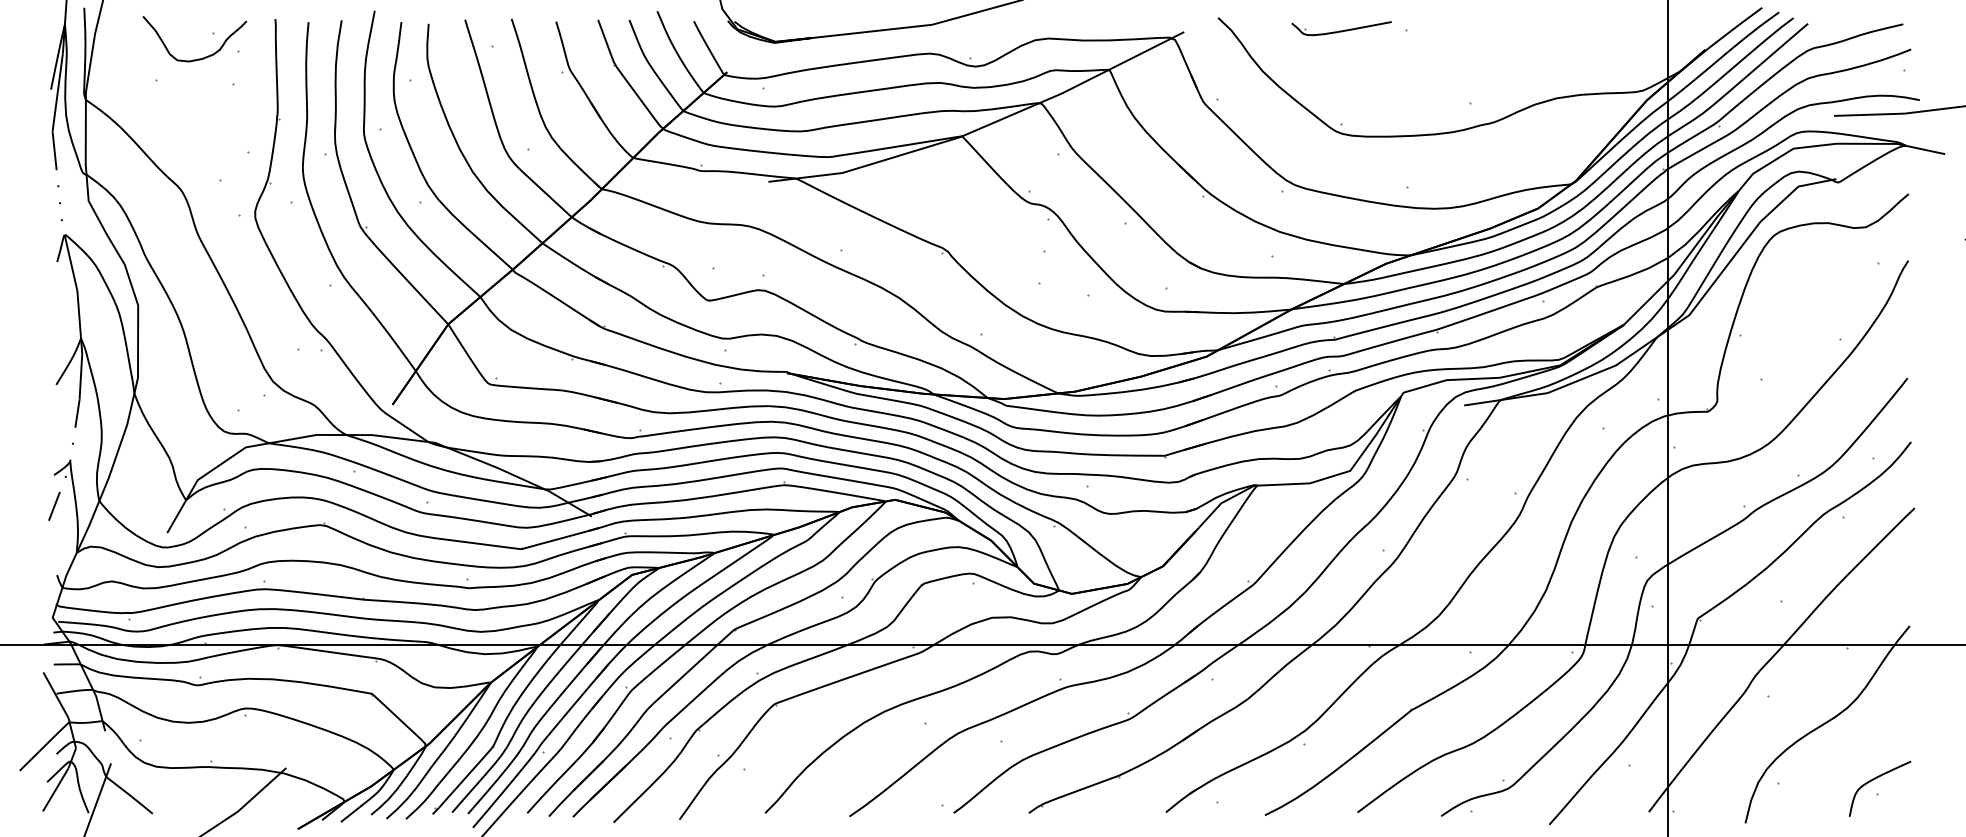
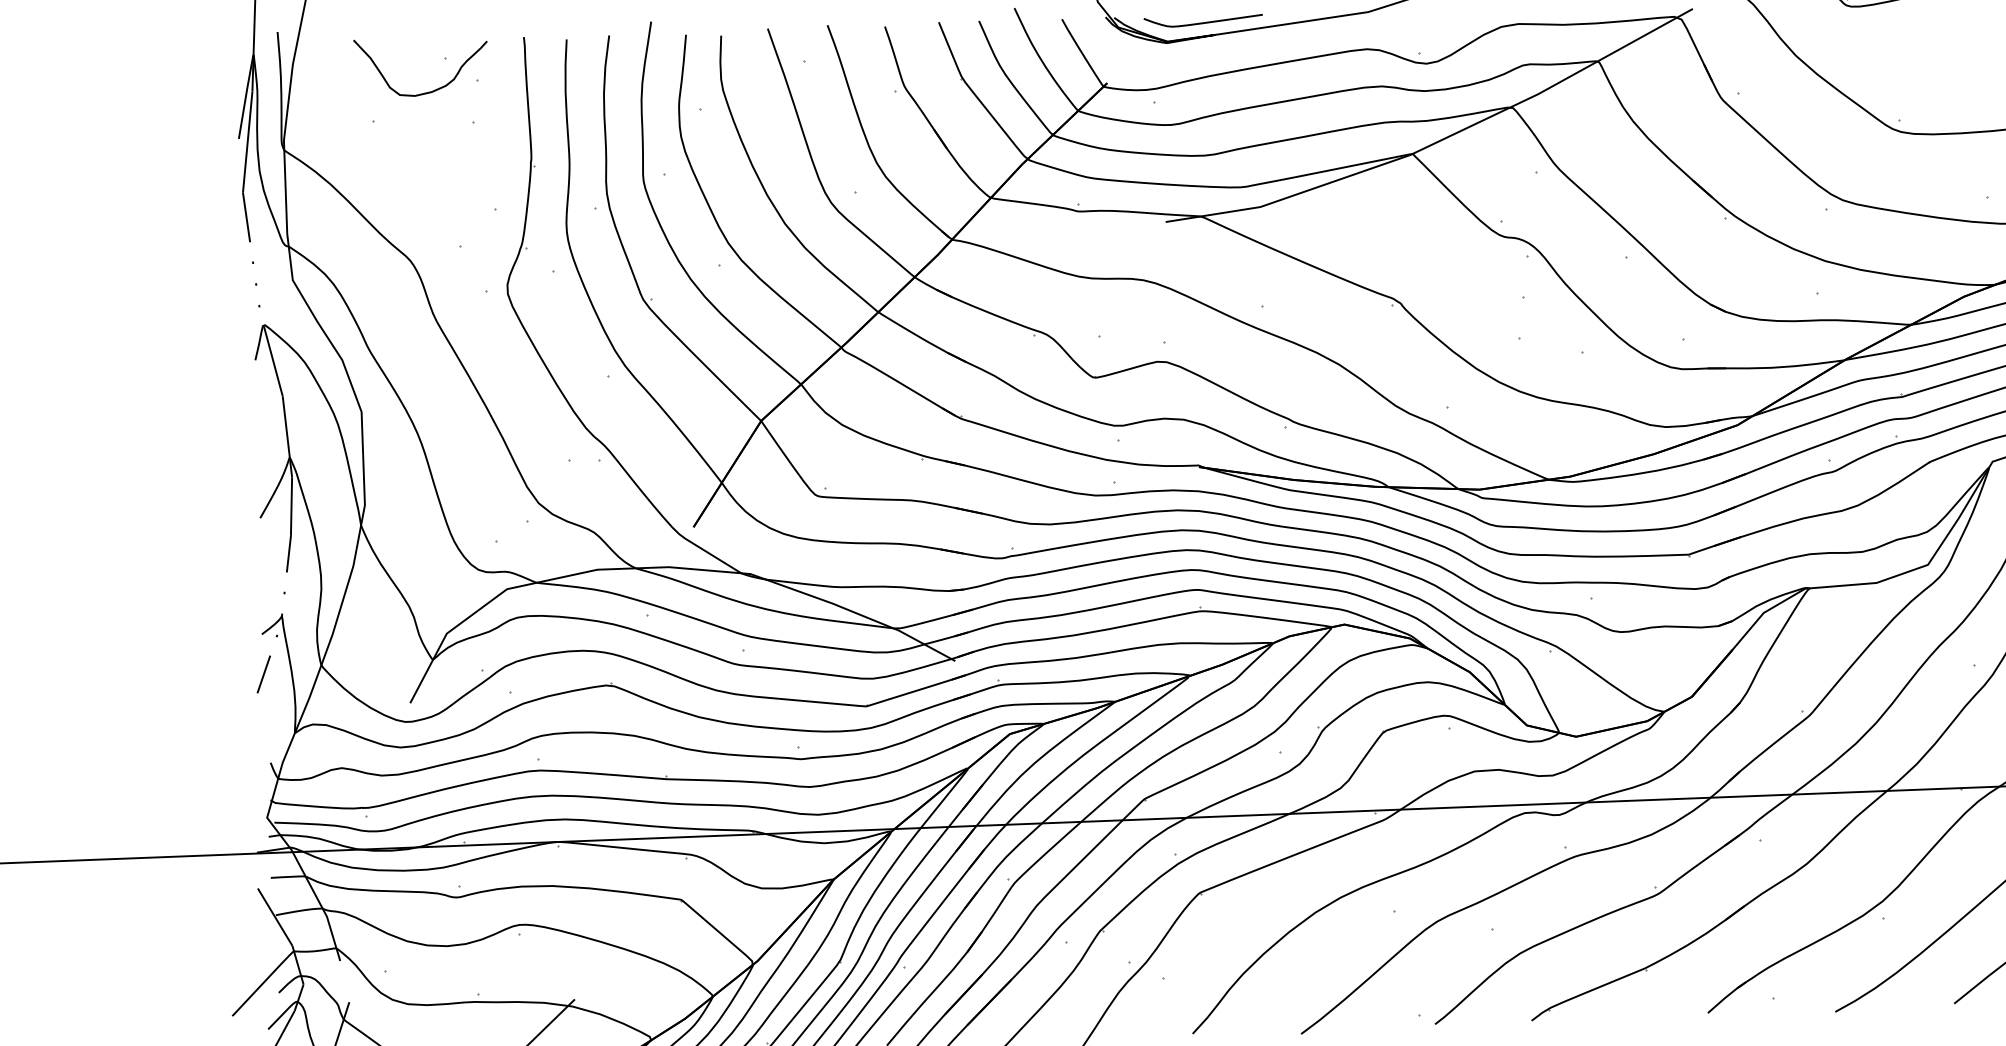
curve: (803, 27) -> (1203, 21), added

